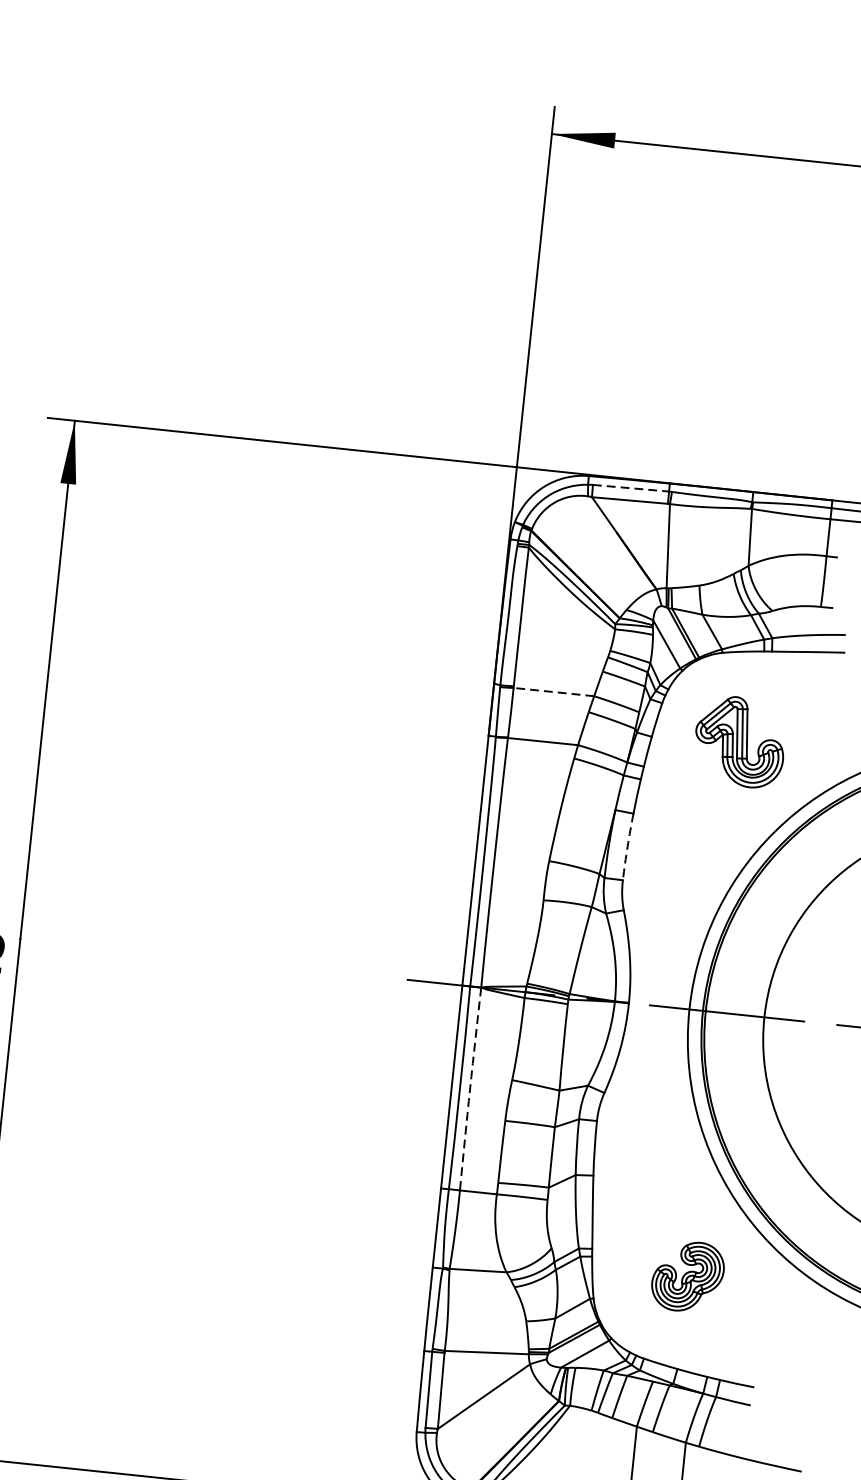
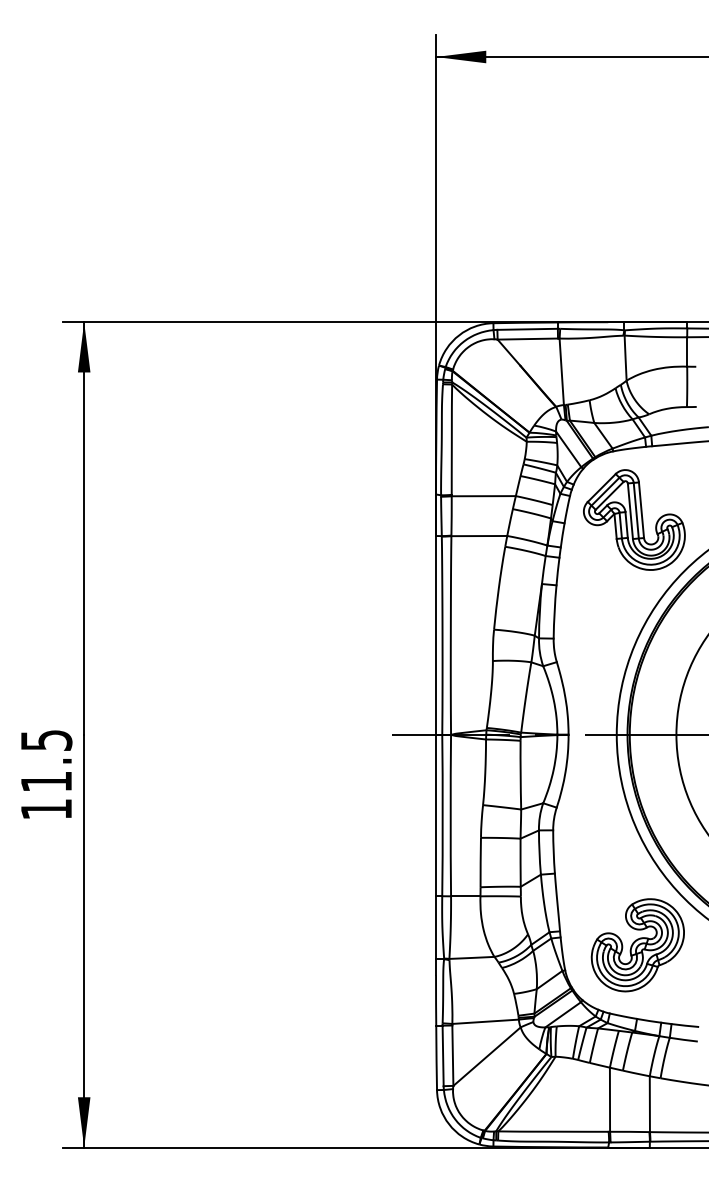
line: (632, 488) -> (528, 329), dashed -> solid
line: (553, 692) -> (483, 496), dashed -> solid
part: (740, 741) -> (634, 519), size x1.43
arc: (627, 846) -> (554, 611), dashed -> solid
arc: (469, 1088) -> (450, 815), dashed -> solid
part: (687, 1276) -> (637, 945), size x1.67

